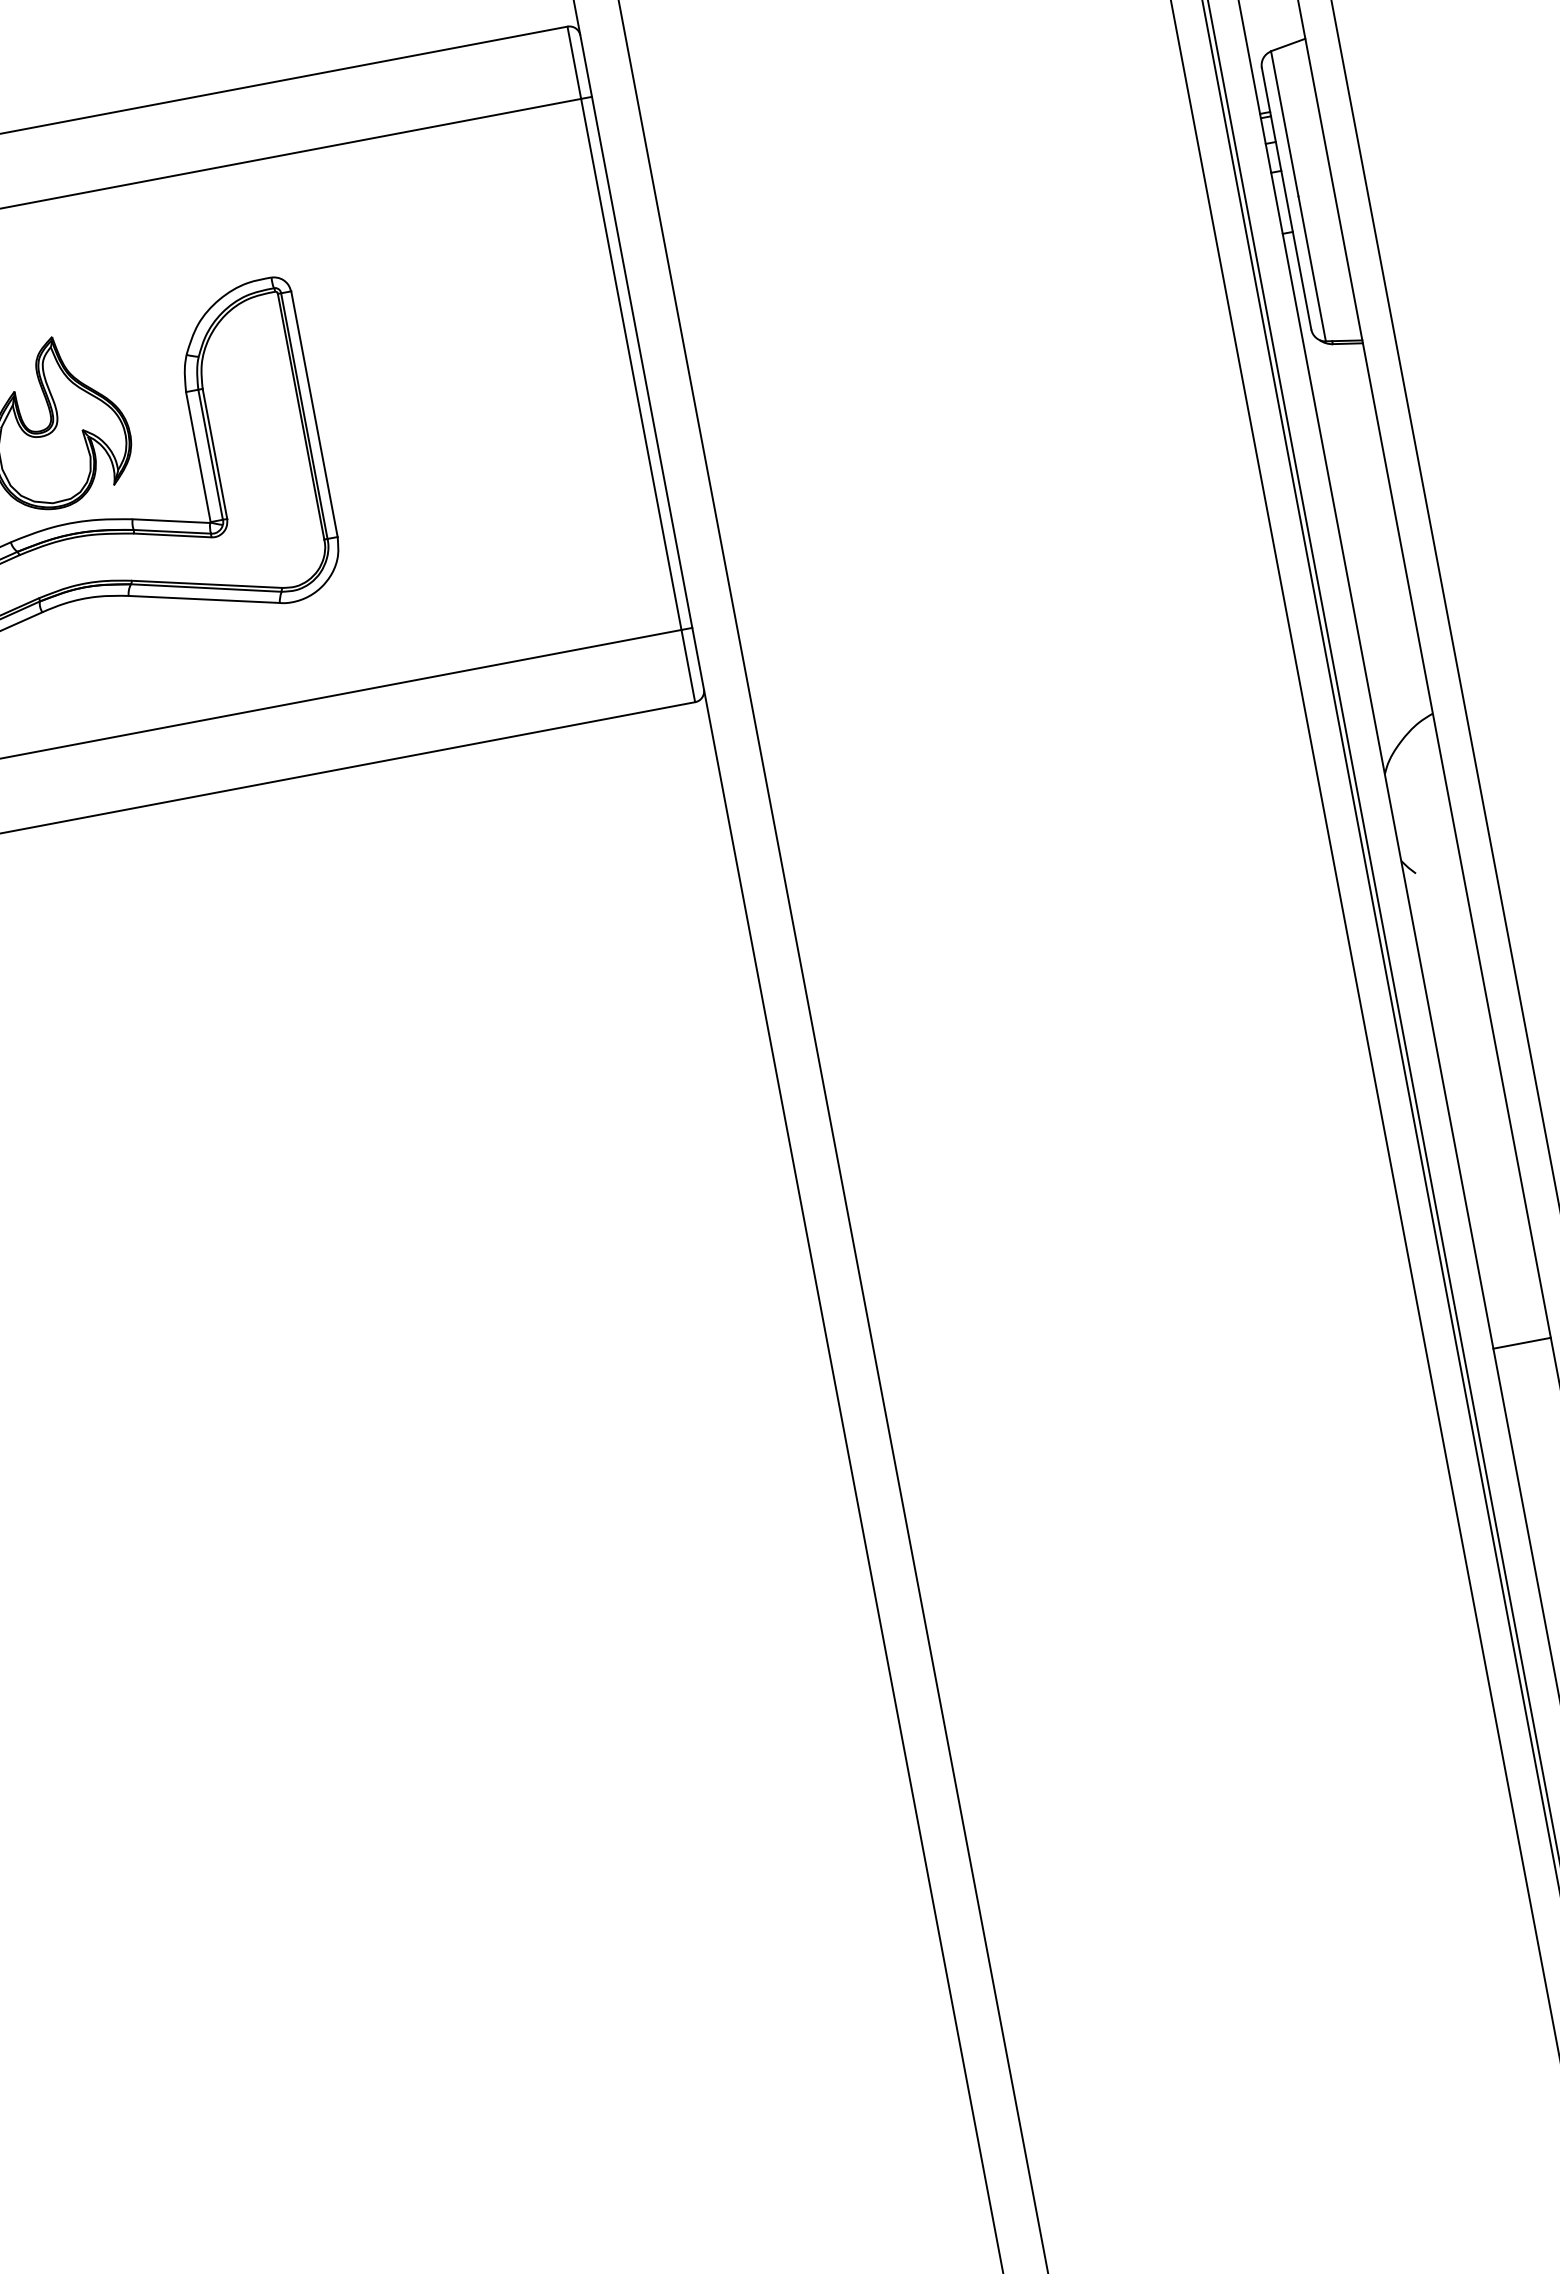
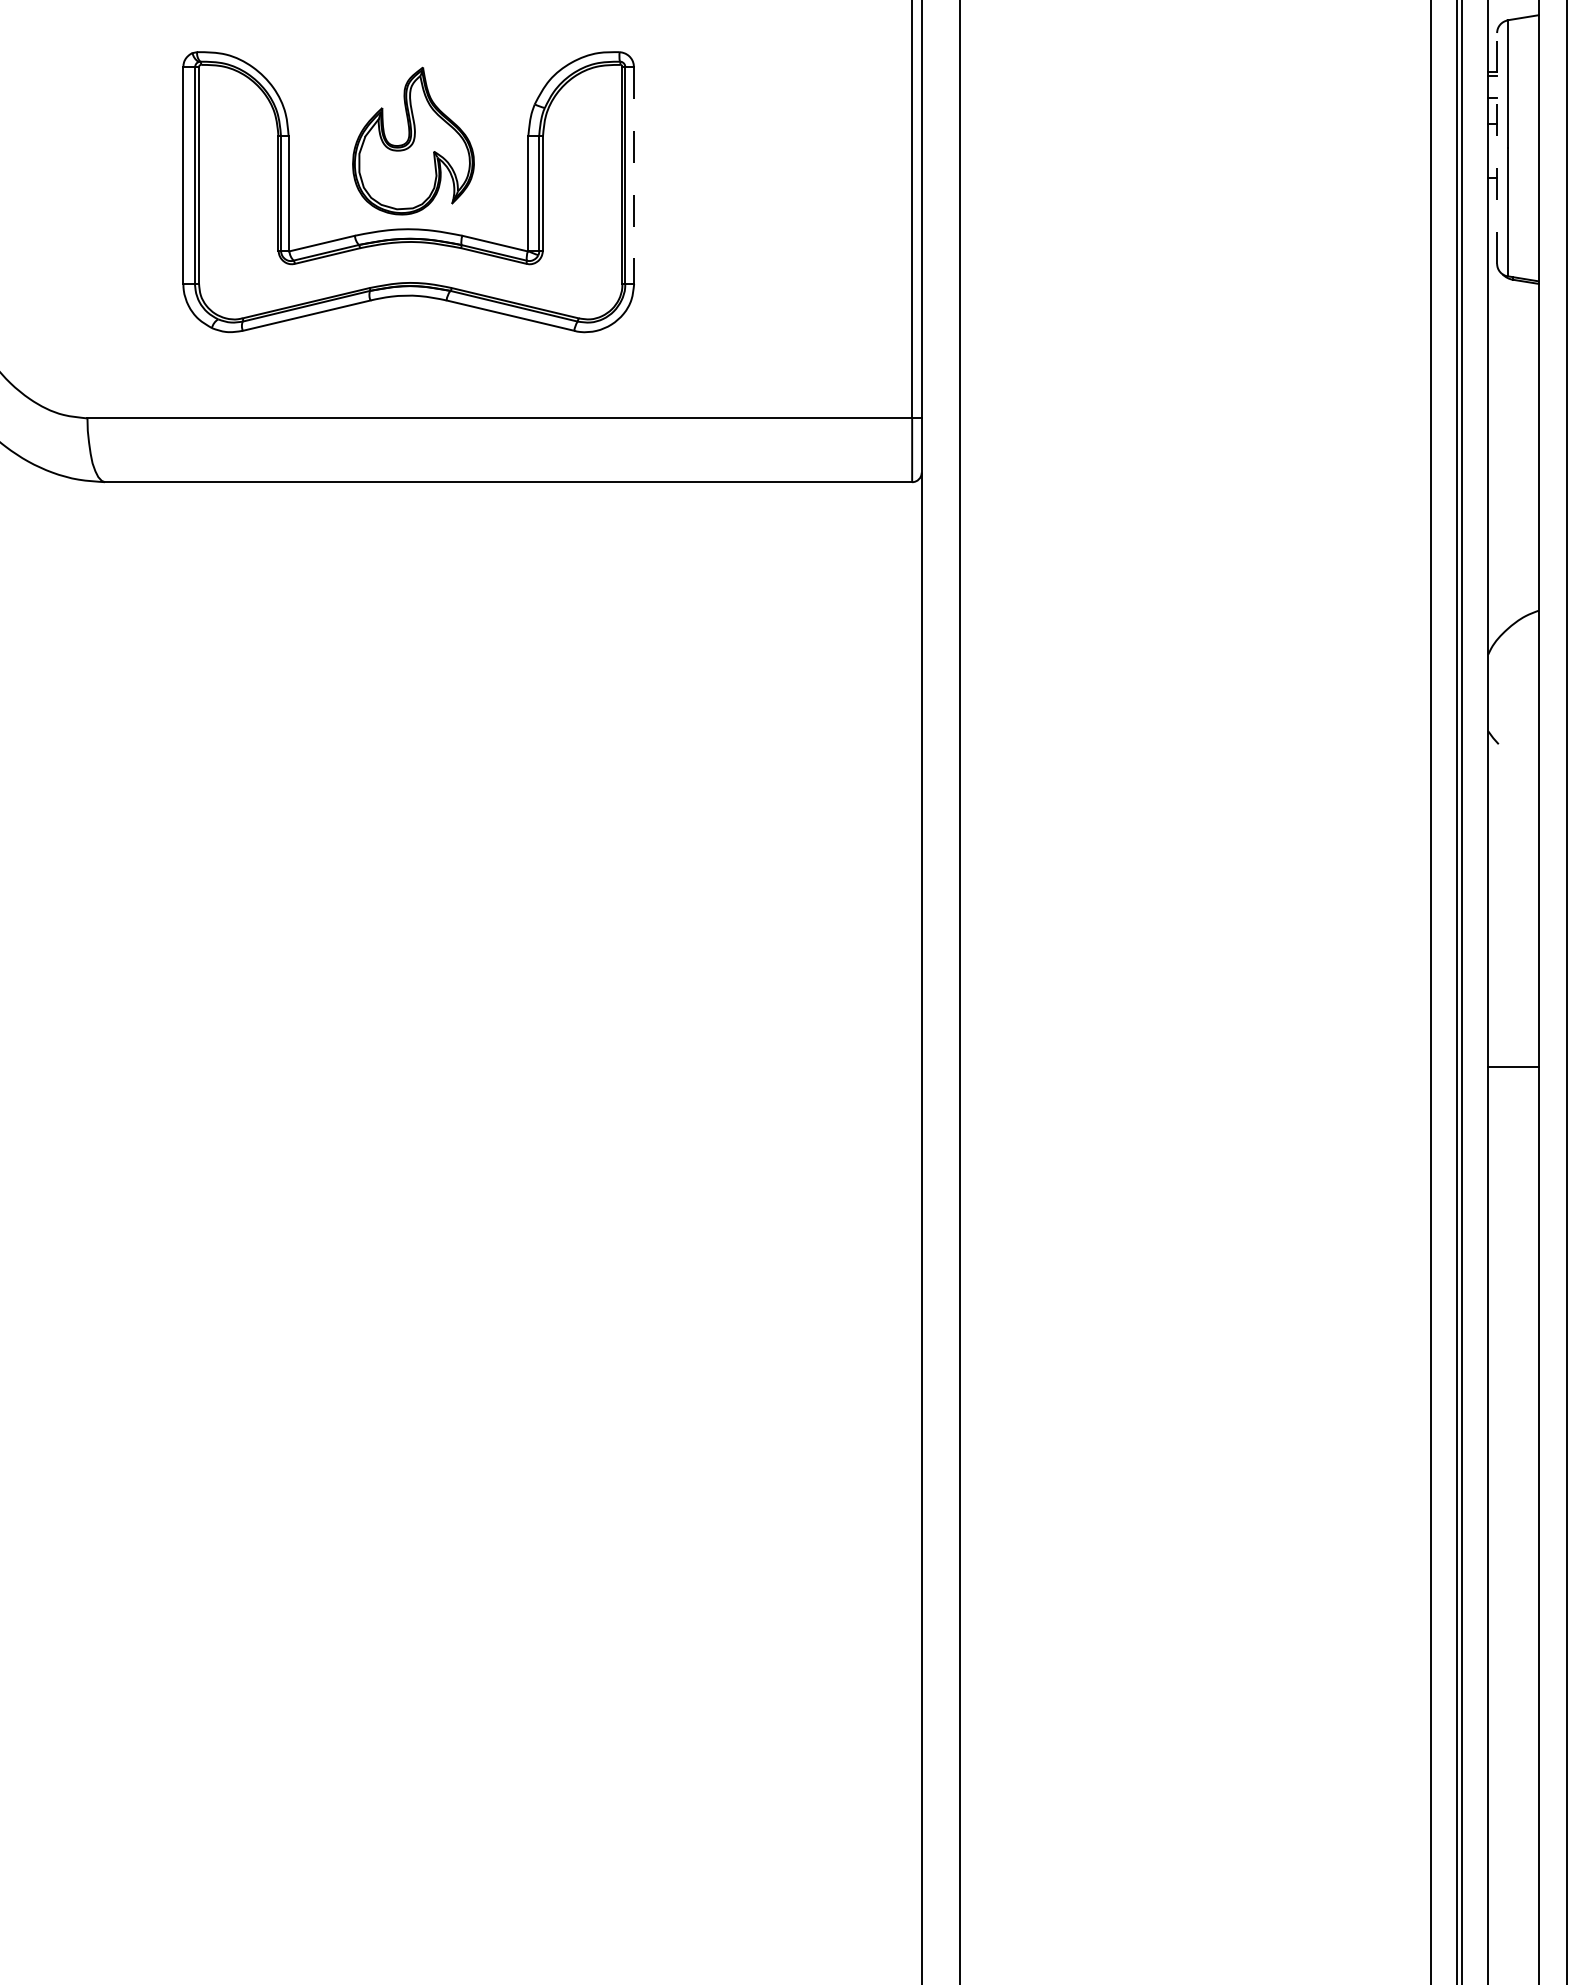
line: (1286, 197) -> (1497, 147), solid -> dashed
line: (315, 415) -> (634, 176), solid -> dashed
line: (1522, 1343) -> (1513, 1066), moved

